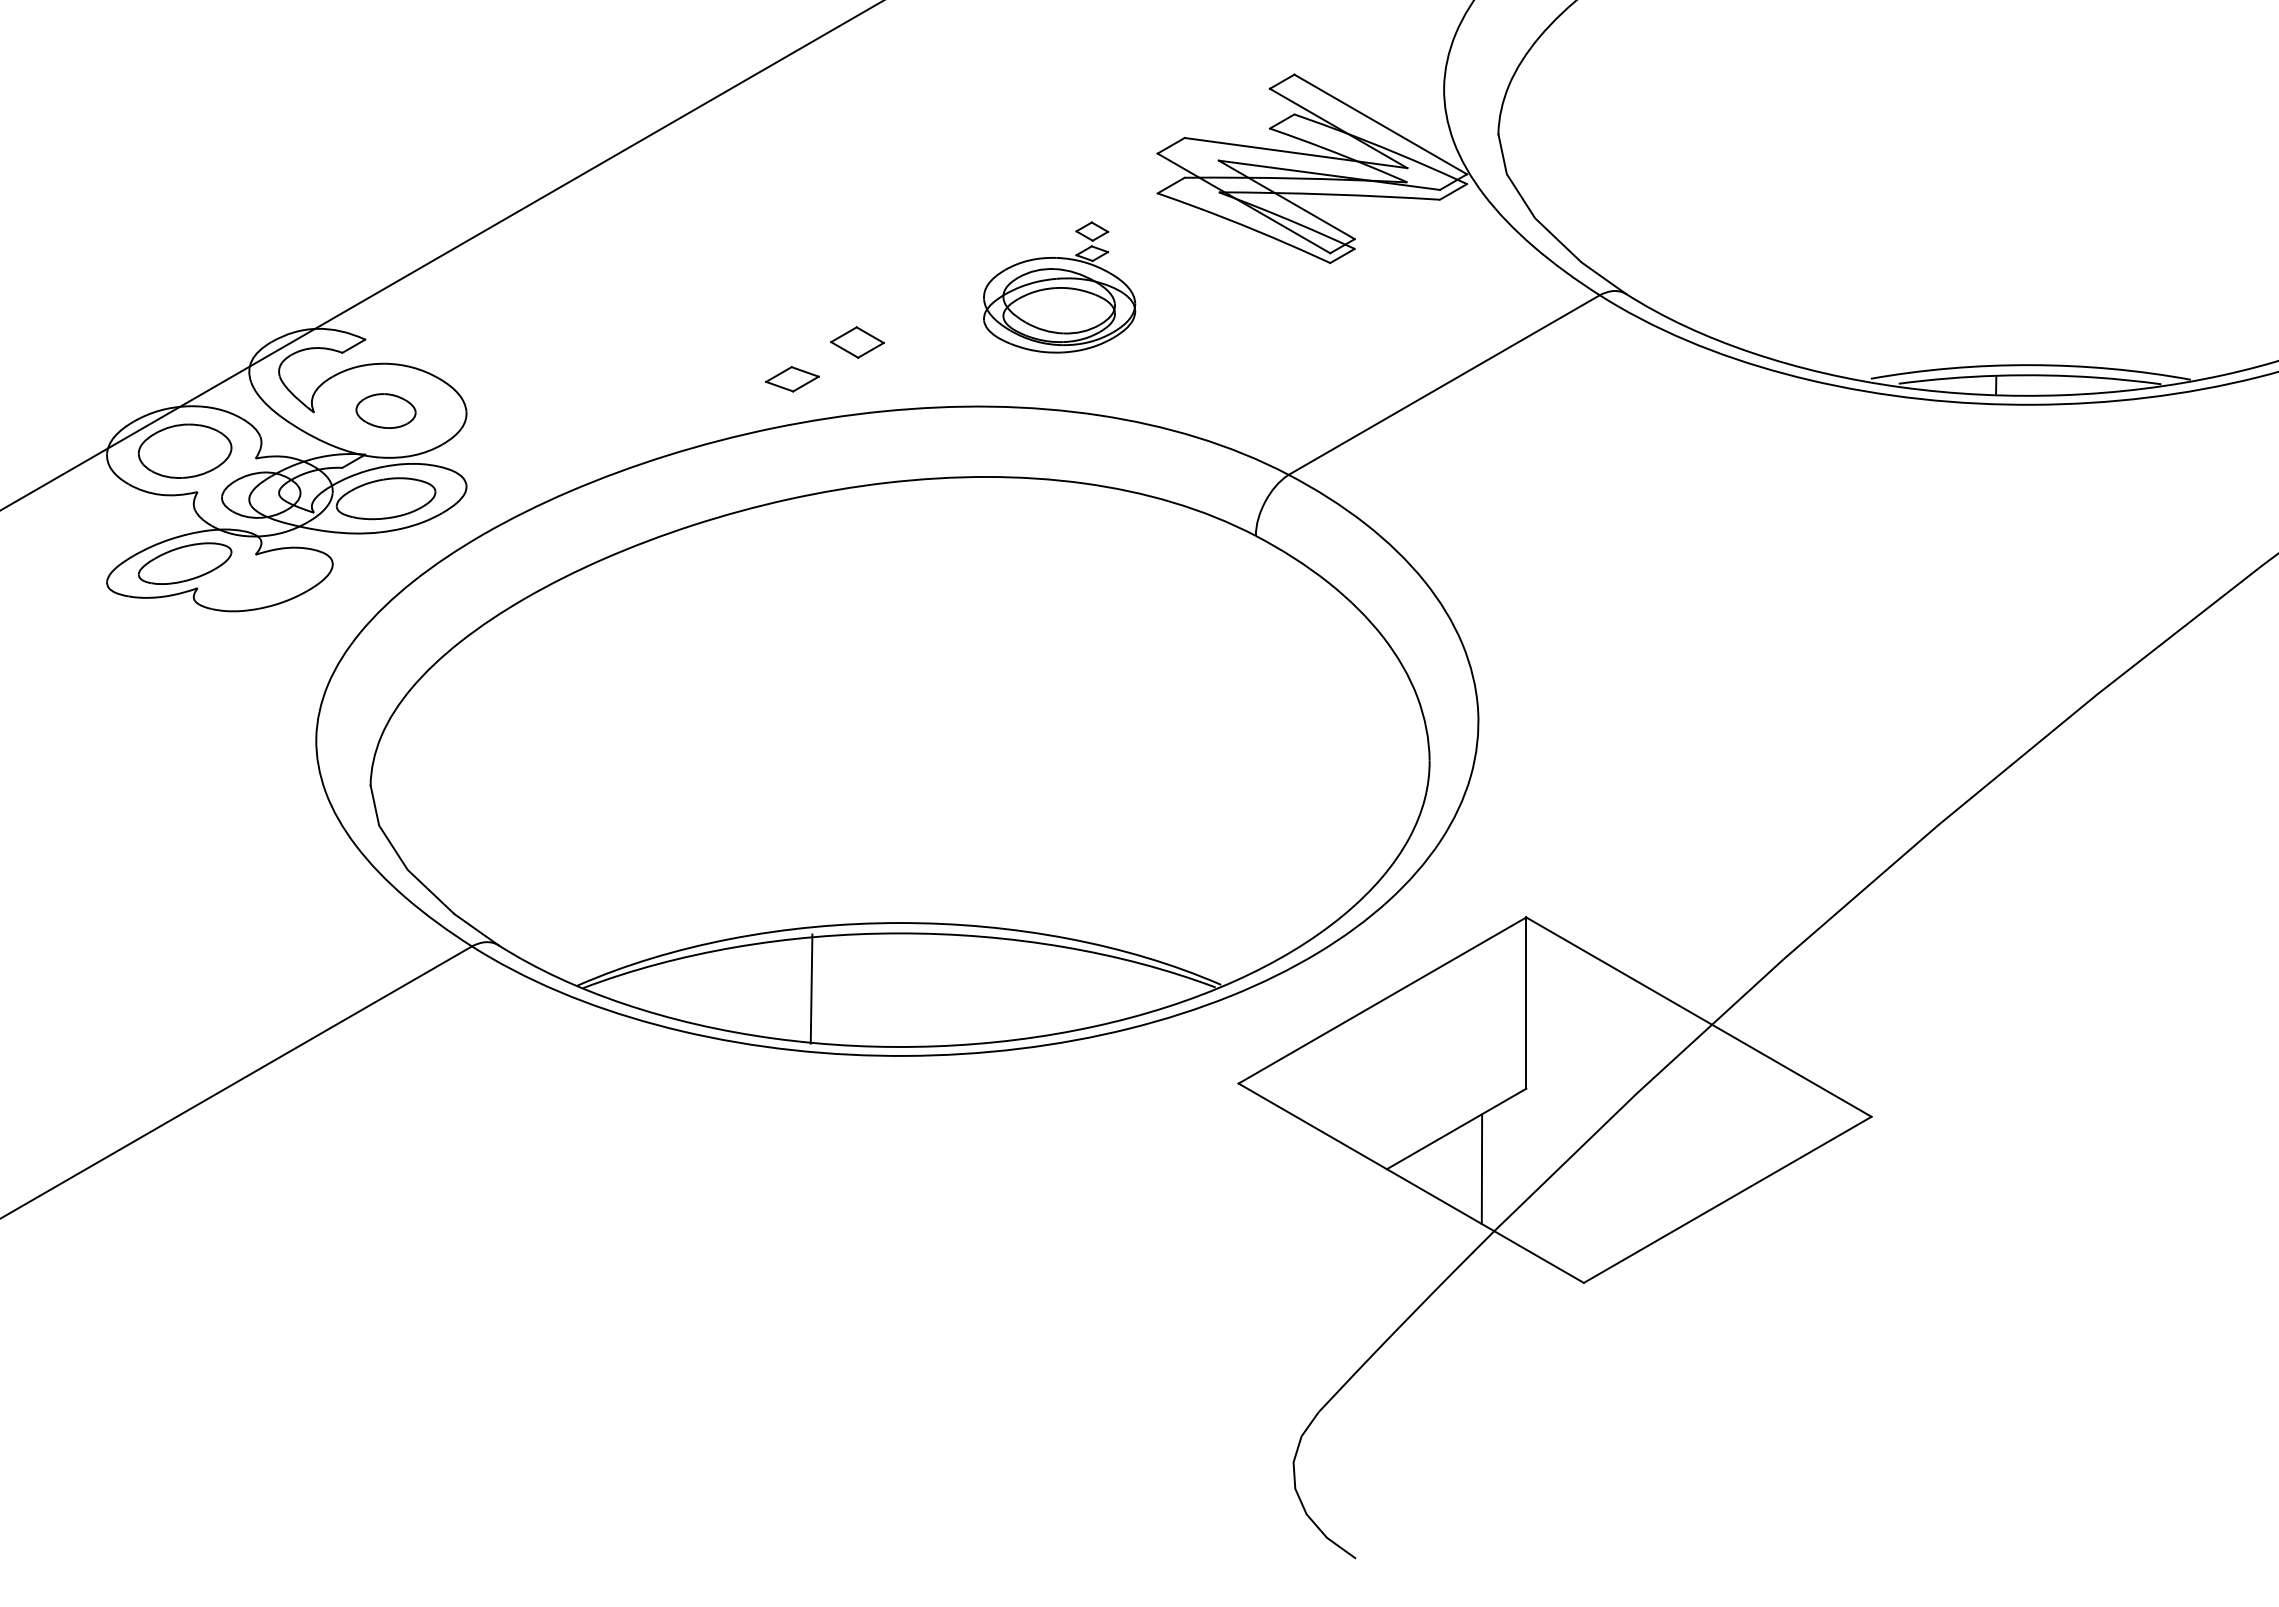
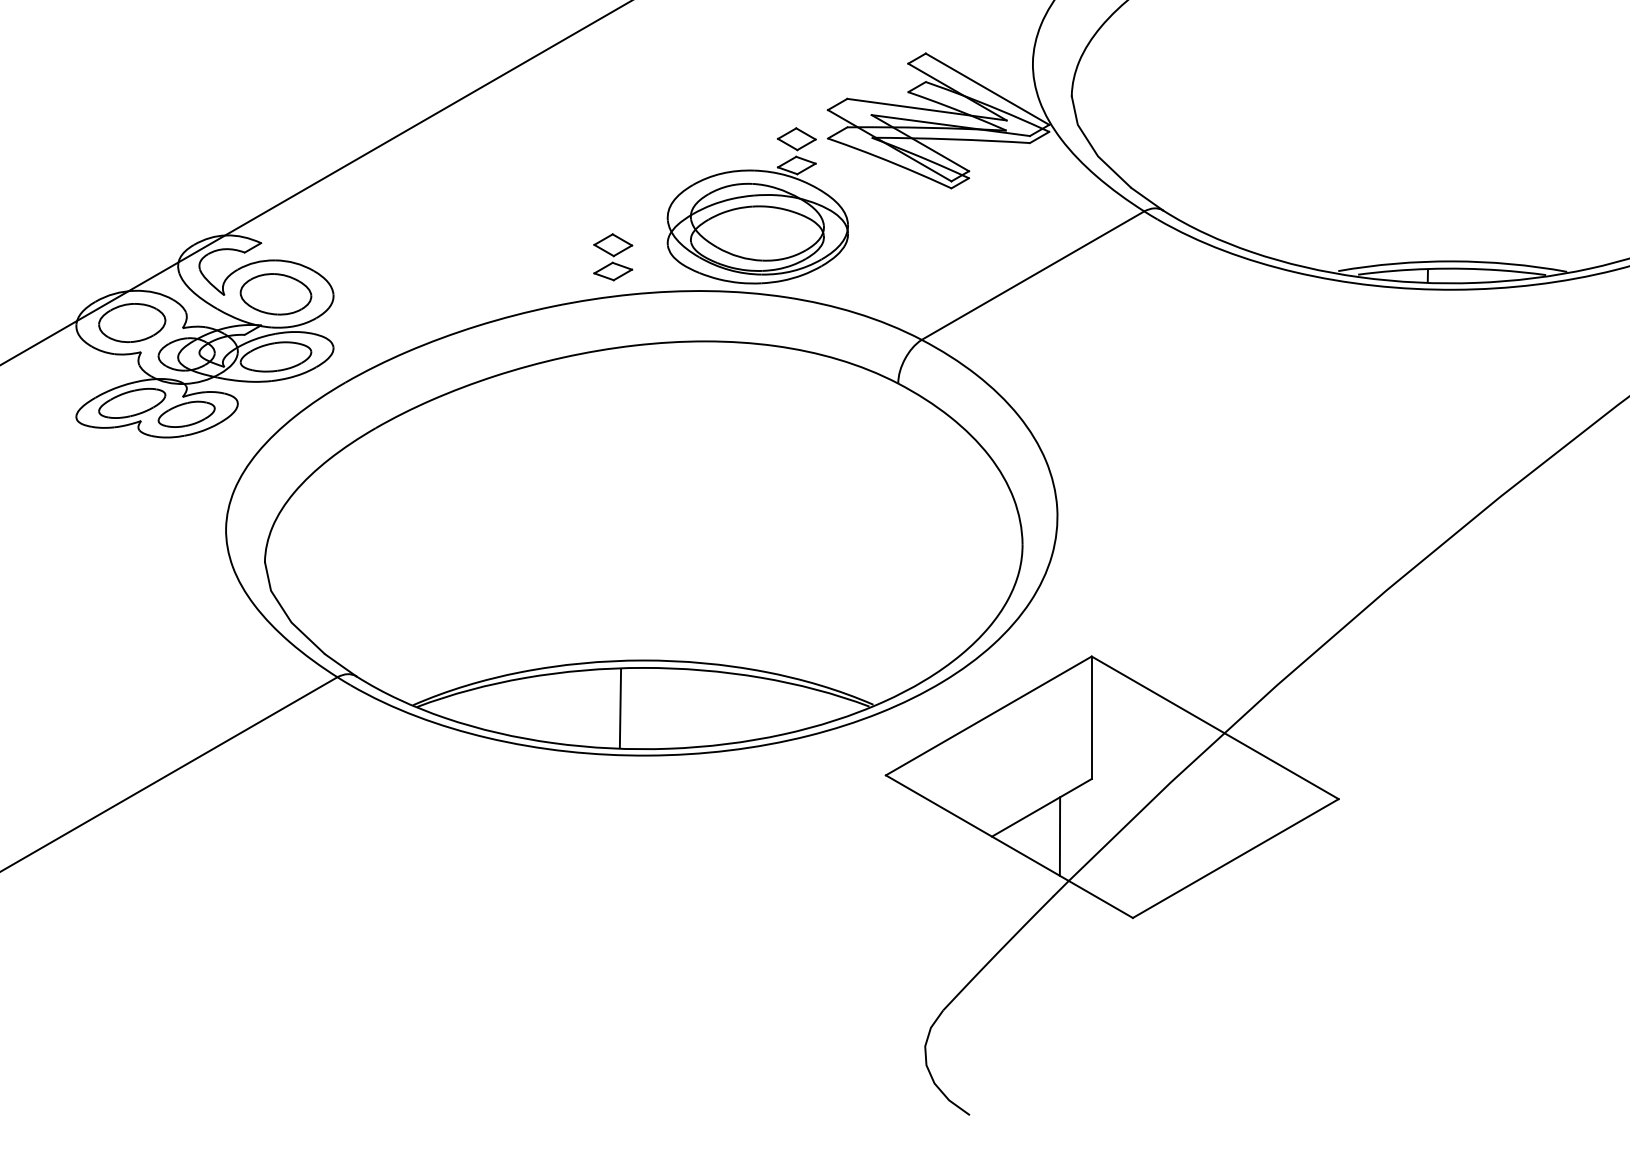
part: (1059, 287) -> (757, 205), size x1.67
part: (792, 379) -> (613, 271), moved
part: (385, 410) -> (275, 293), size x1.67
part: (261, 578) -> (186, 414), added
line: (811, 988) -> (620, 708), moved

